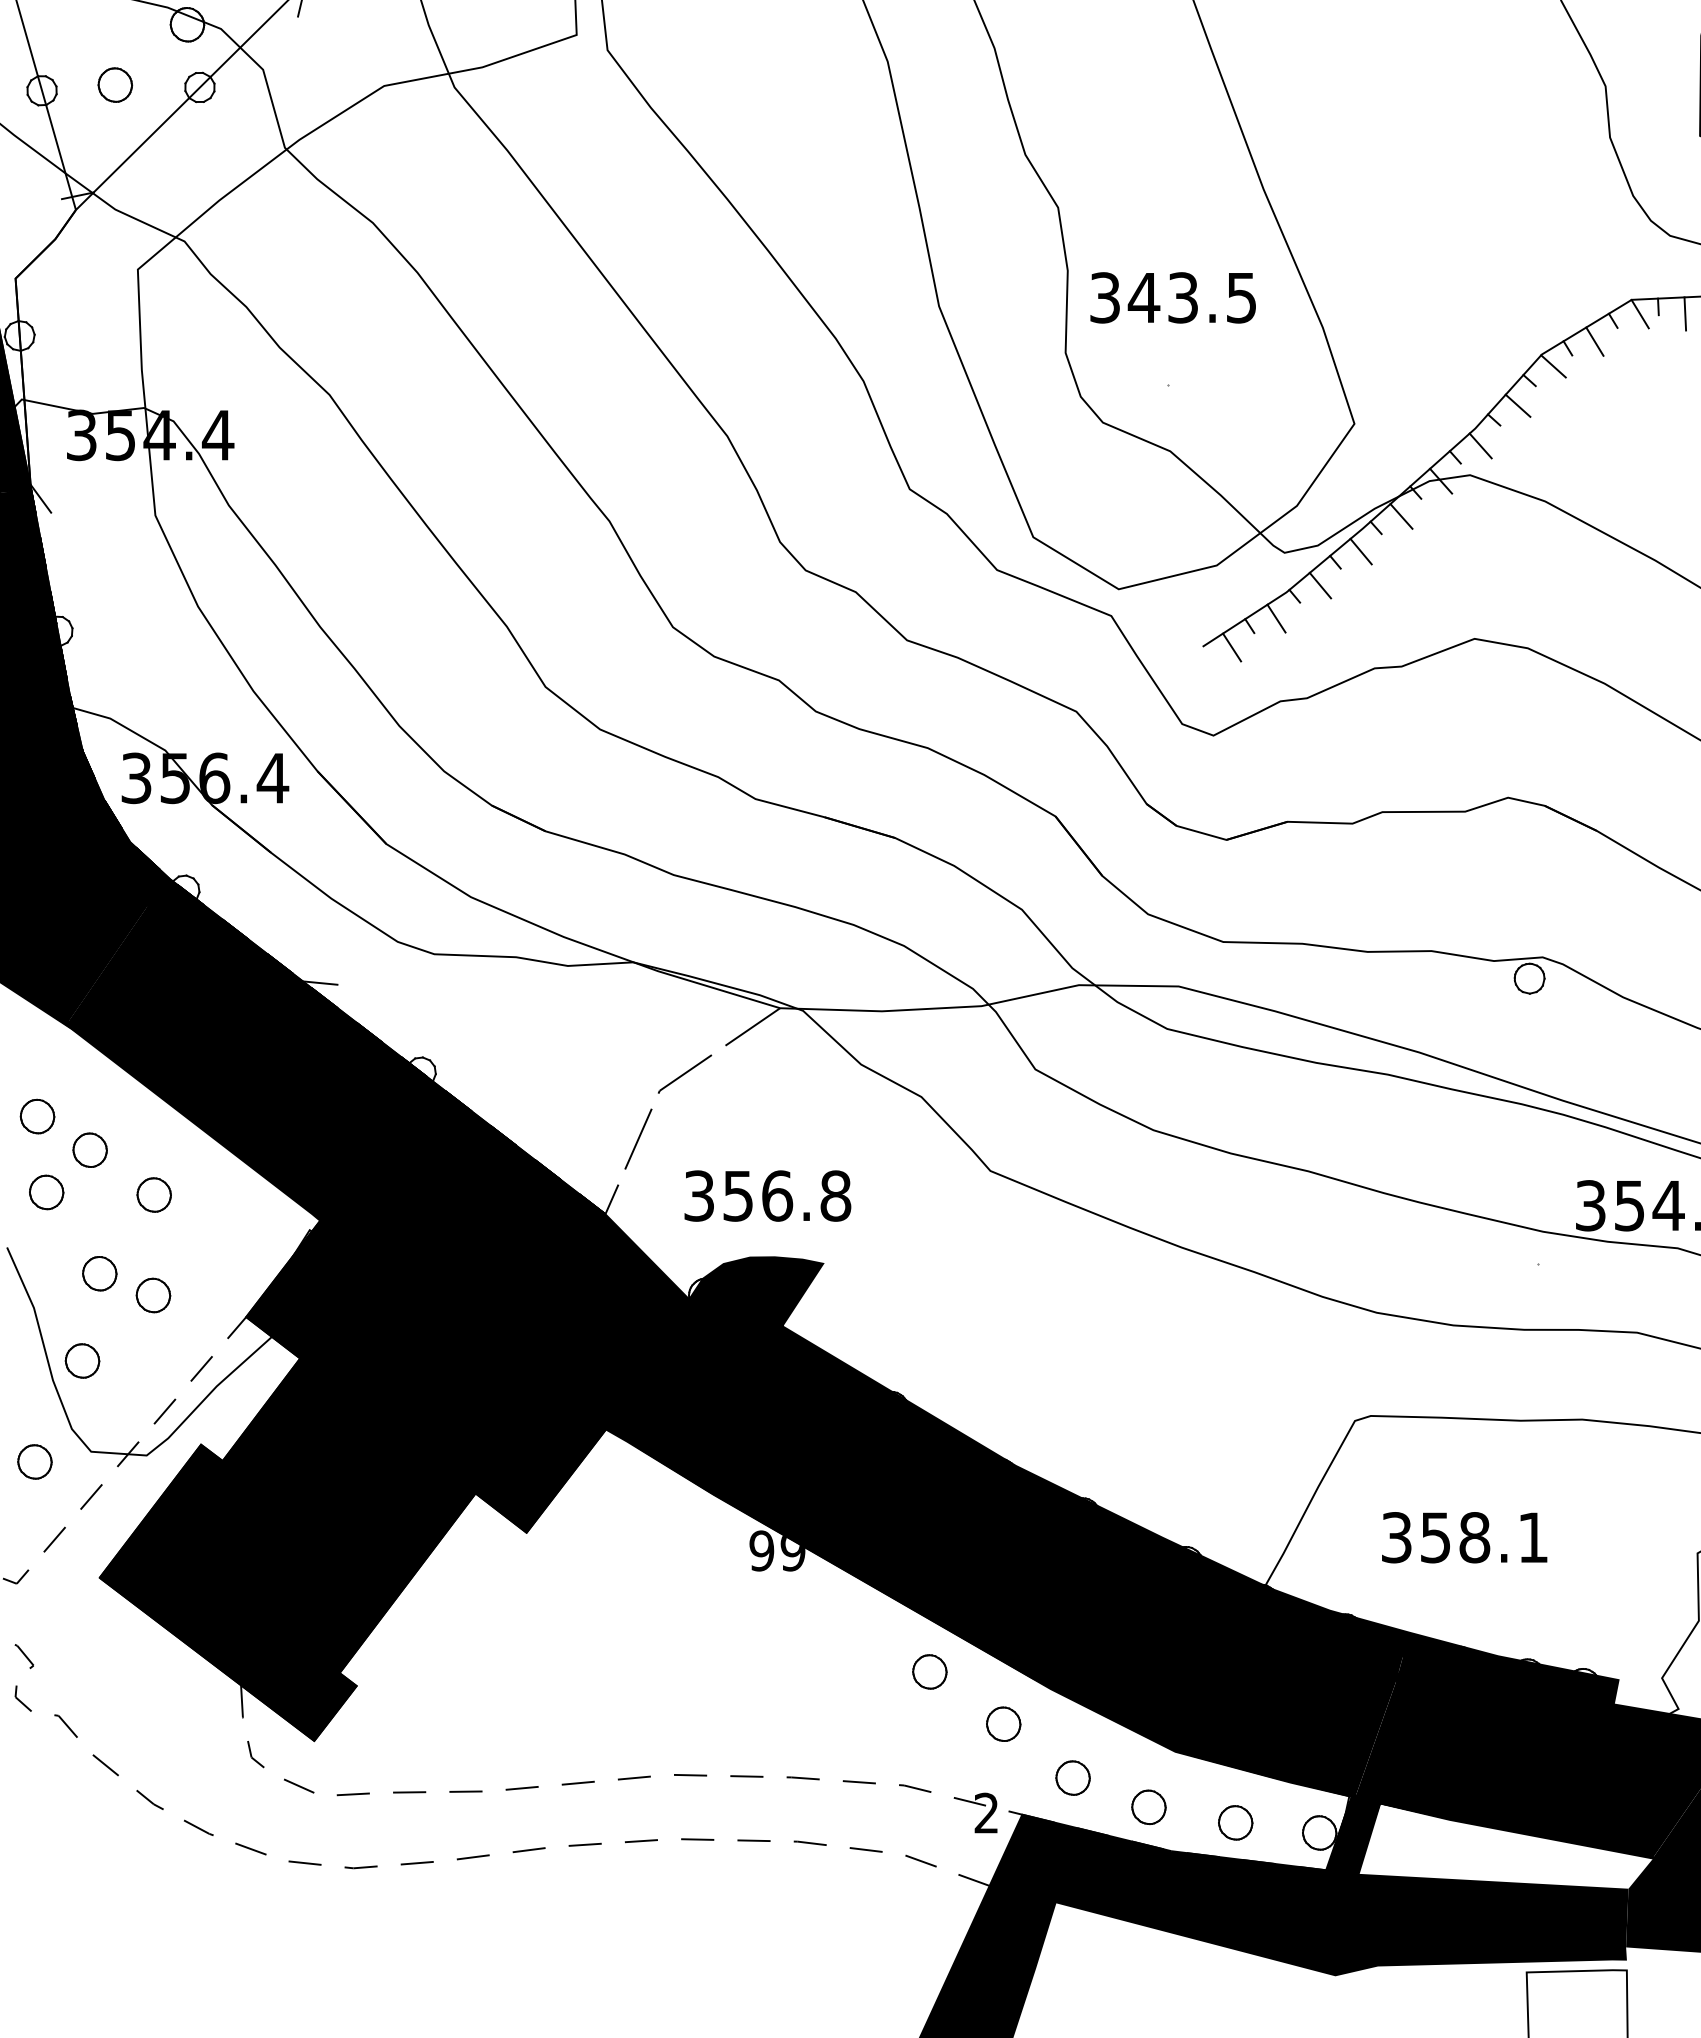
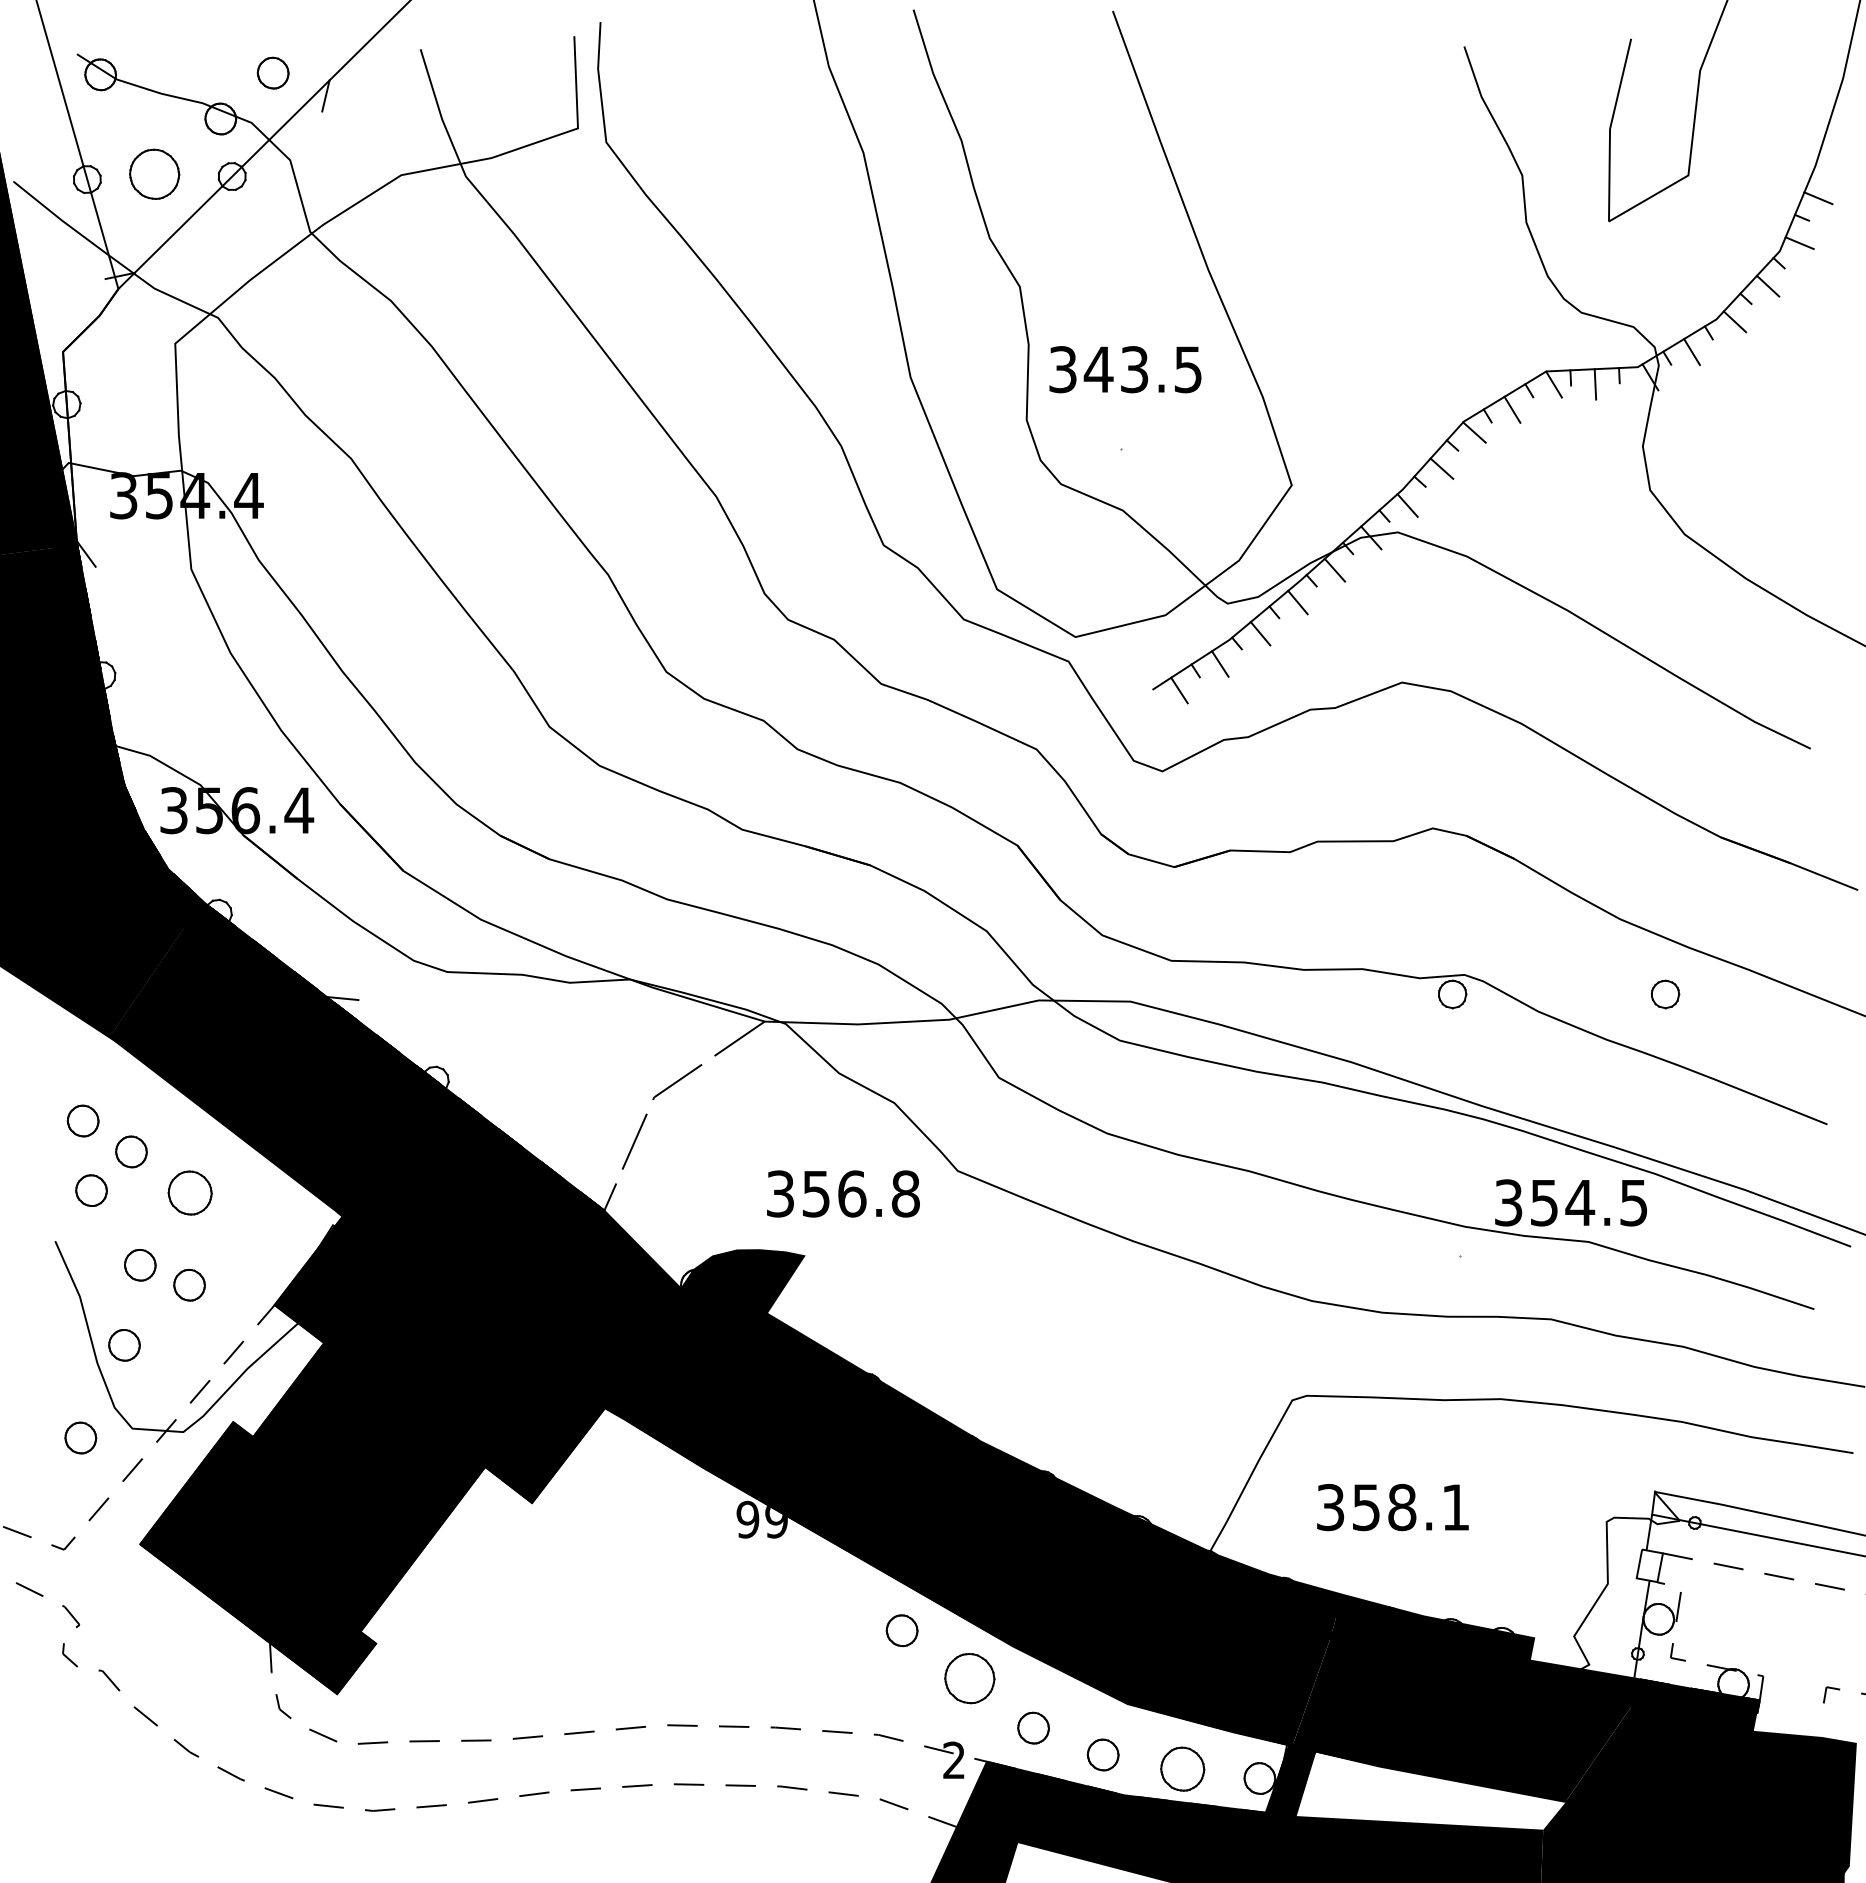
part: (115, 85) -> (154, 174), size x1.6
part: (154, 1194) -> (190, 1192), size x1.4
text: (767, 1195) -> (843, 1193), moved
part: (1003, 1723) -> (969, 1678), size x1.6
part: (1235, 1823) -> (1182, 1769), size x1.4

